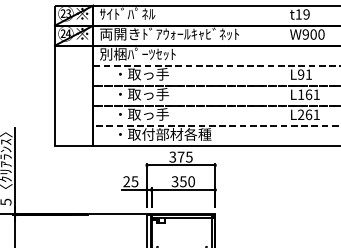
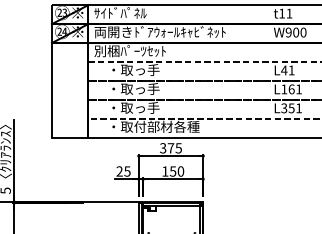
text: (306, 14) -> (289, 13), t19 -> t11
text: (301, 74) -> (284, 70), L91 -> L41
text: (304, 114) -> (287, 108), L261 -> L351
text: (175, 181) -> (165, 171), 350 -> 150

